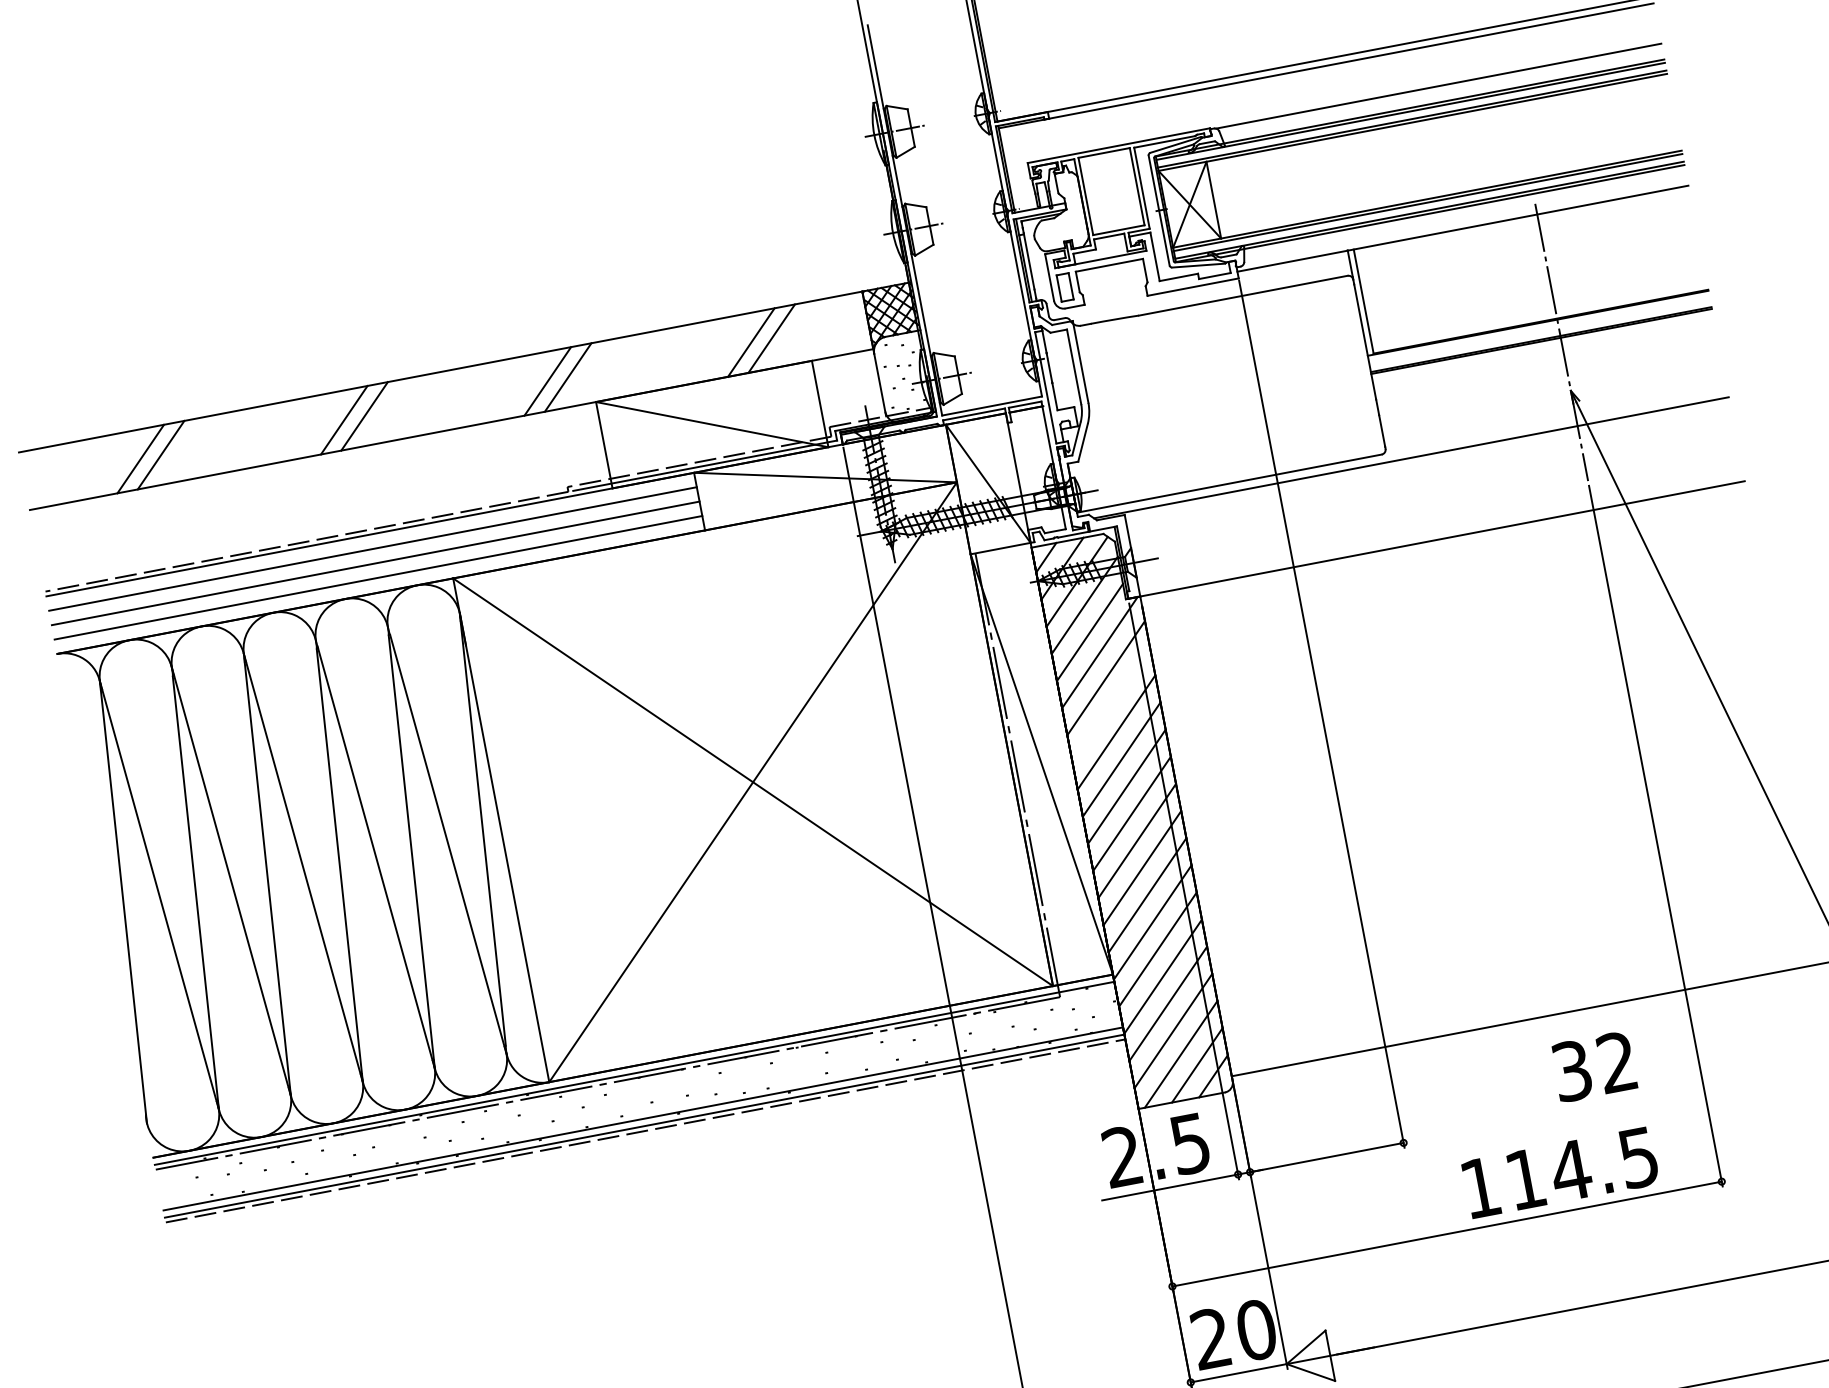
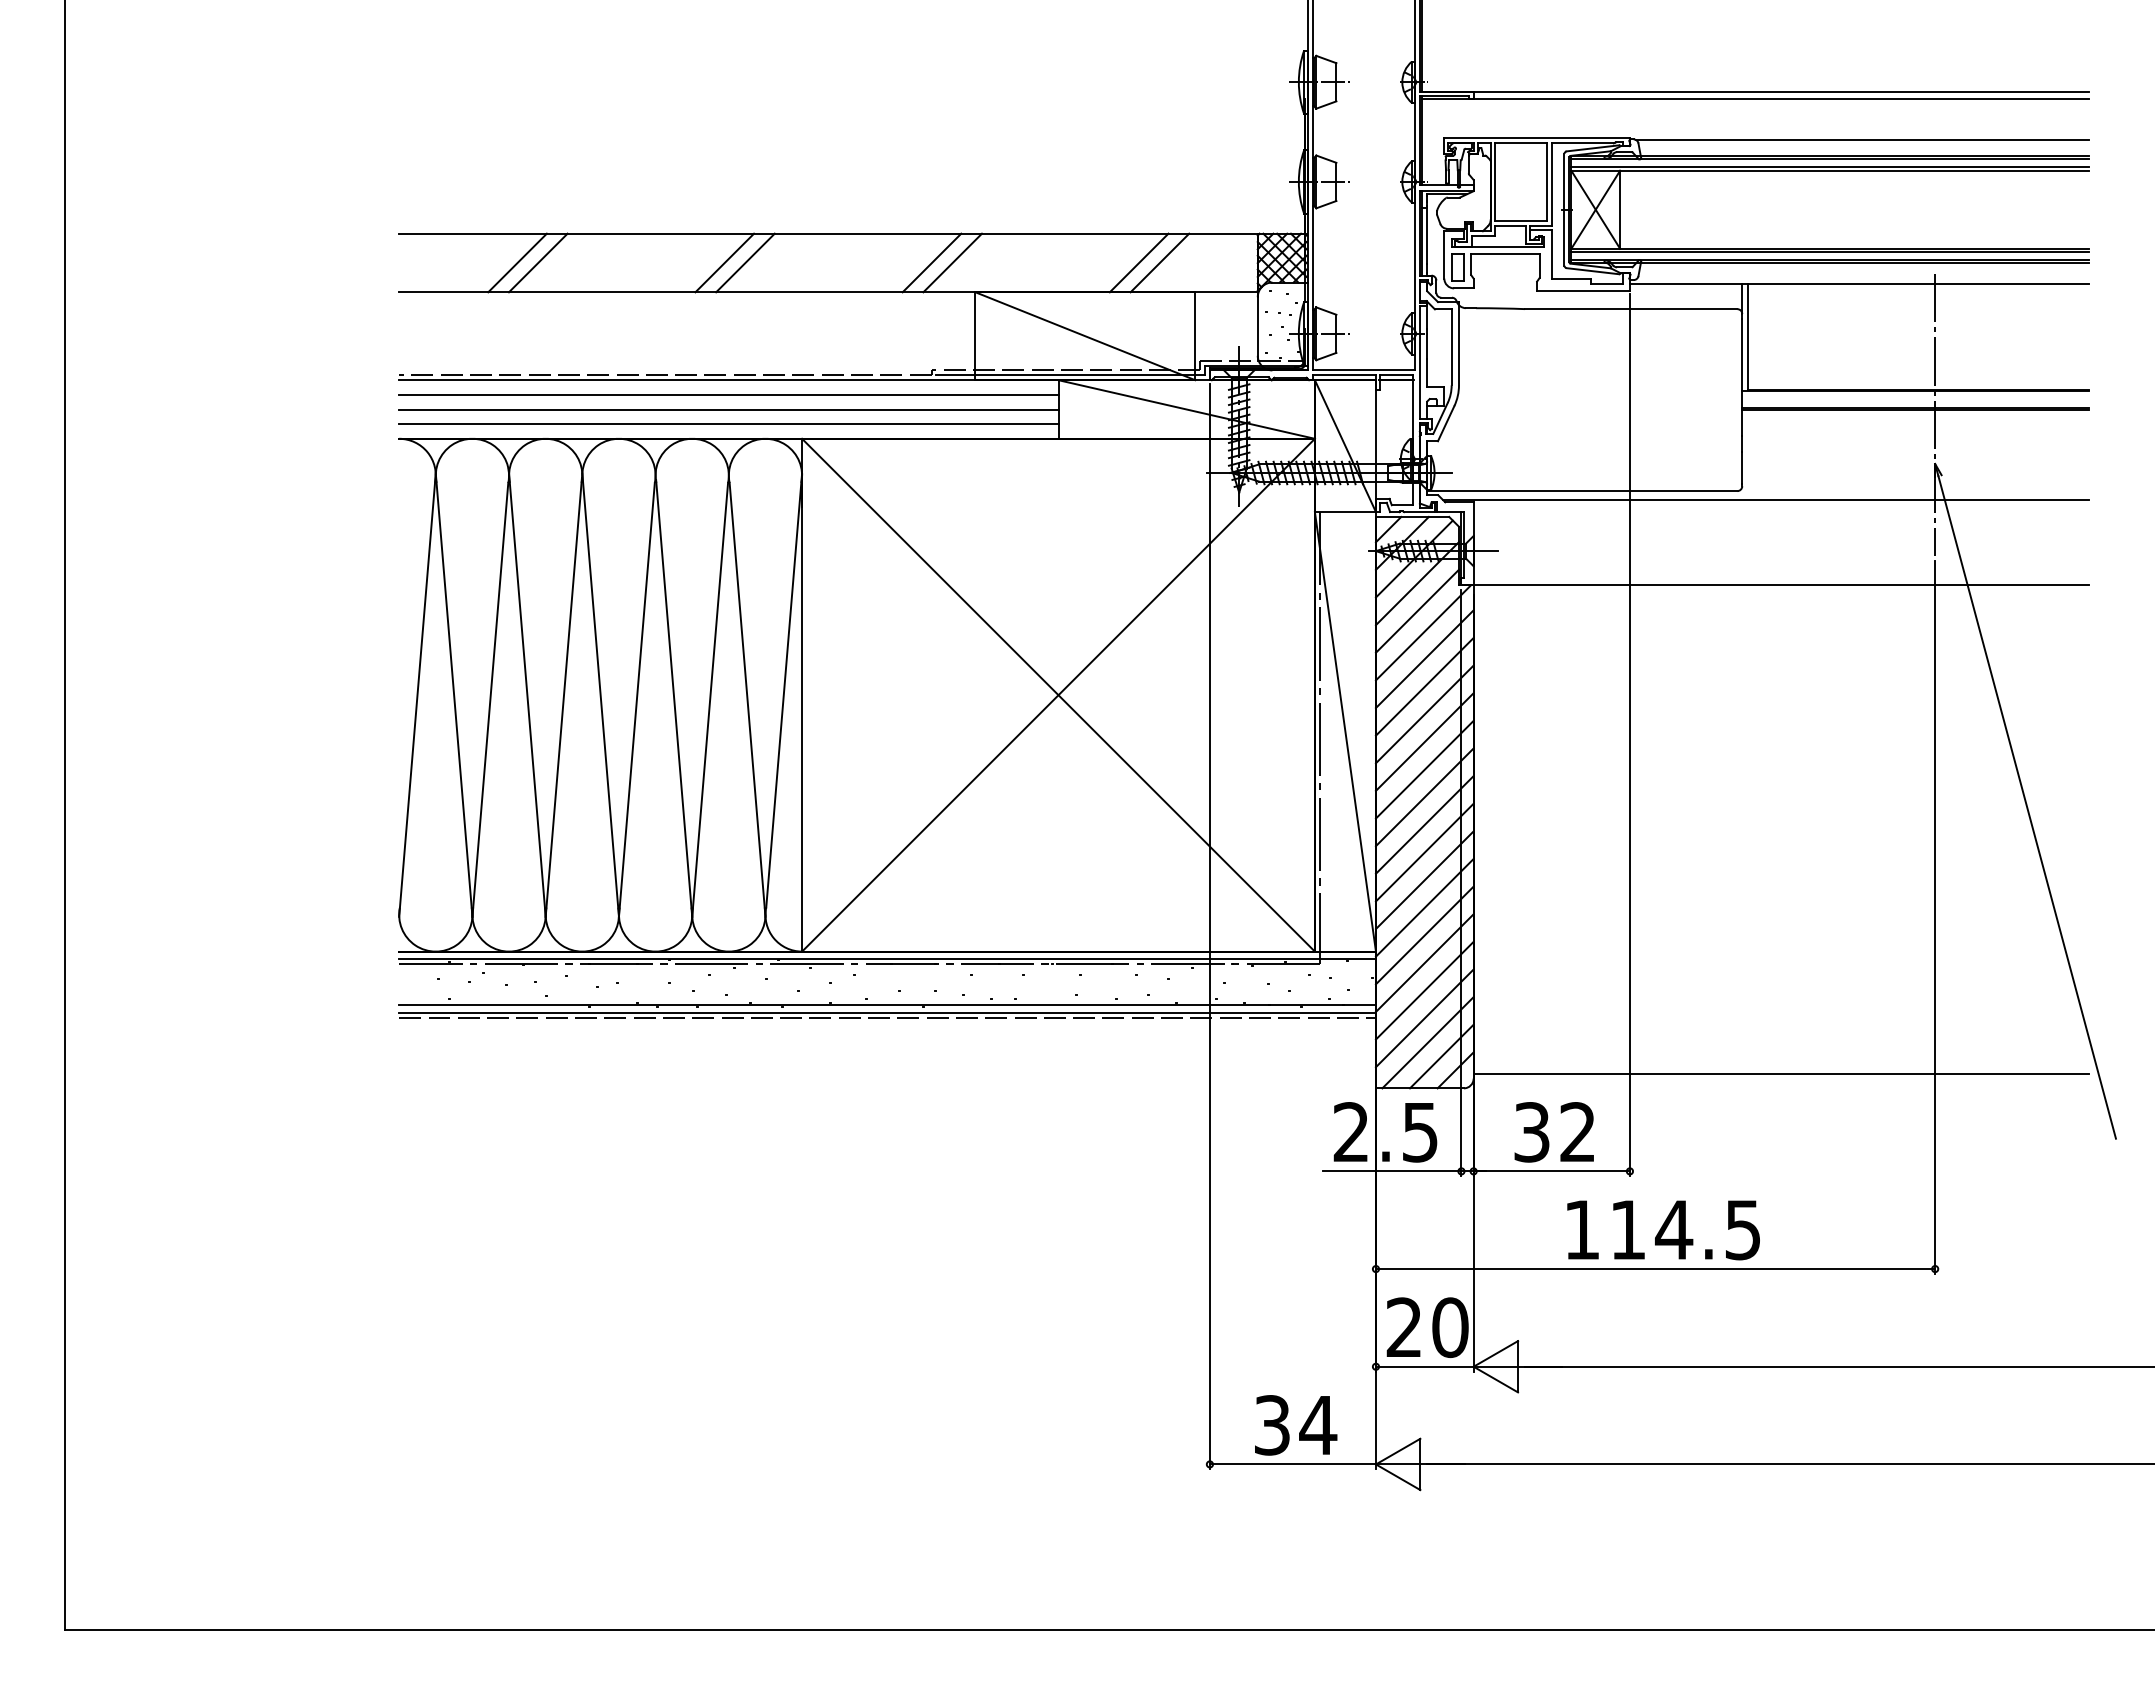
line: (1110, 705) -> (1424, 686), added
text: (1593, 1067) -> (1553, 1132), moved
text: (1560, 1173) -> (1663, 1230), moved

